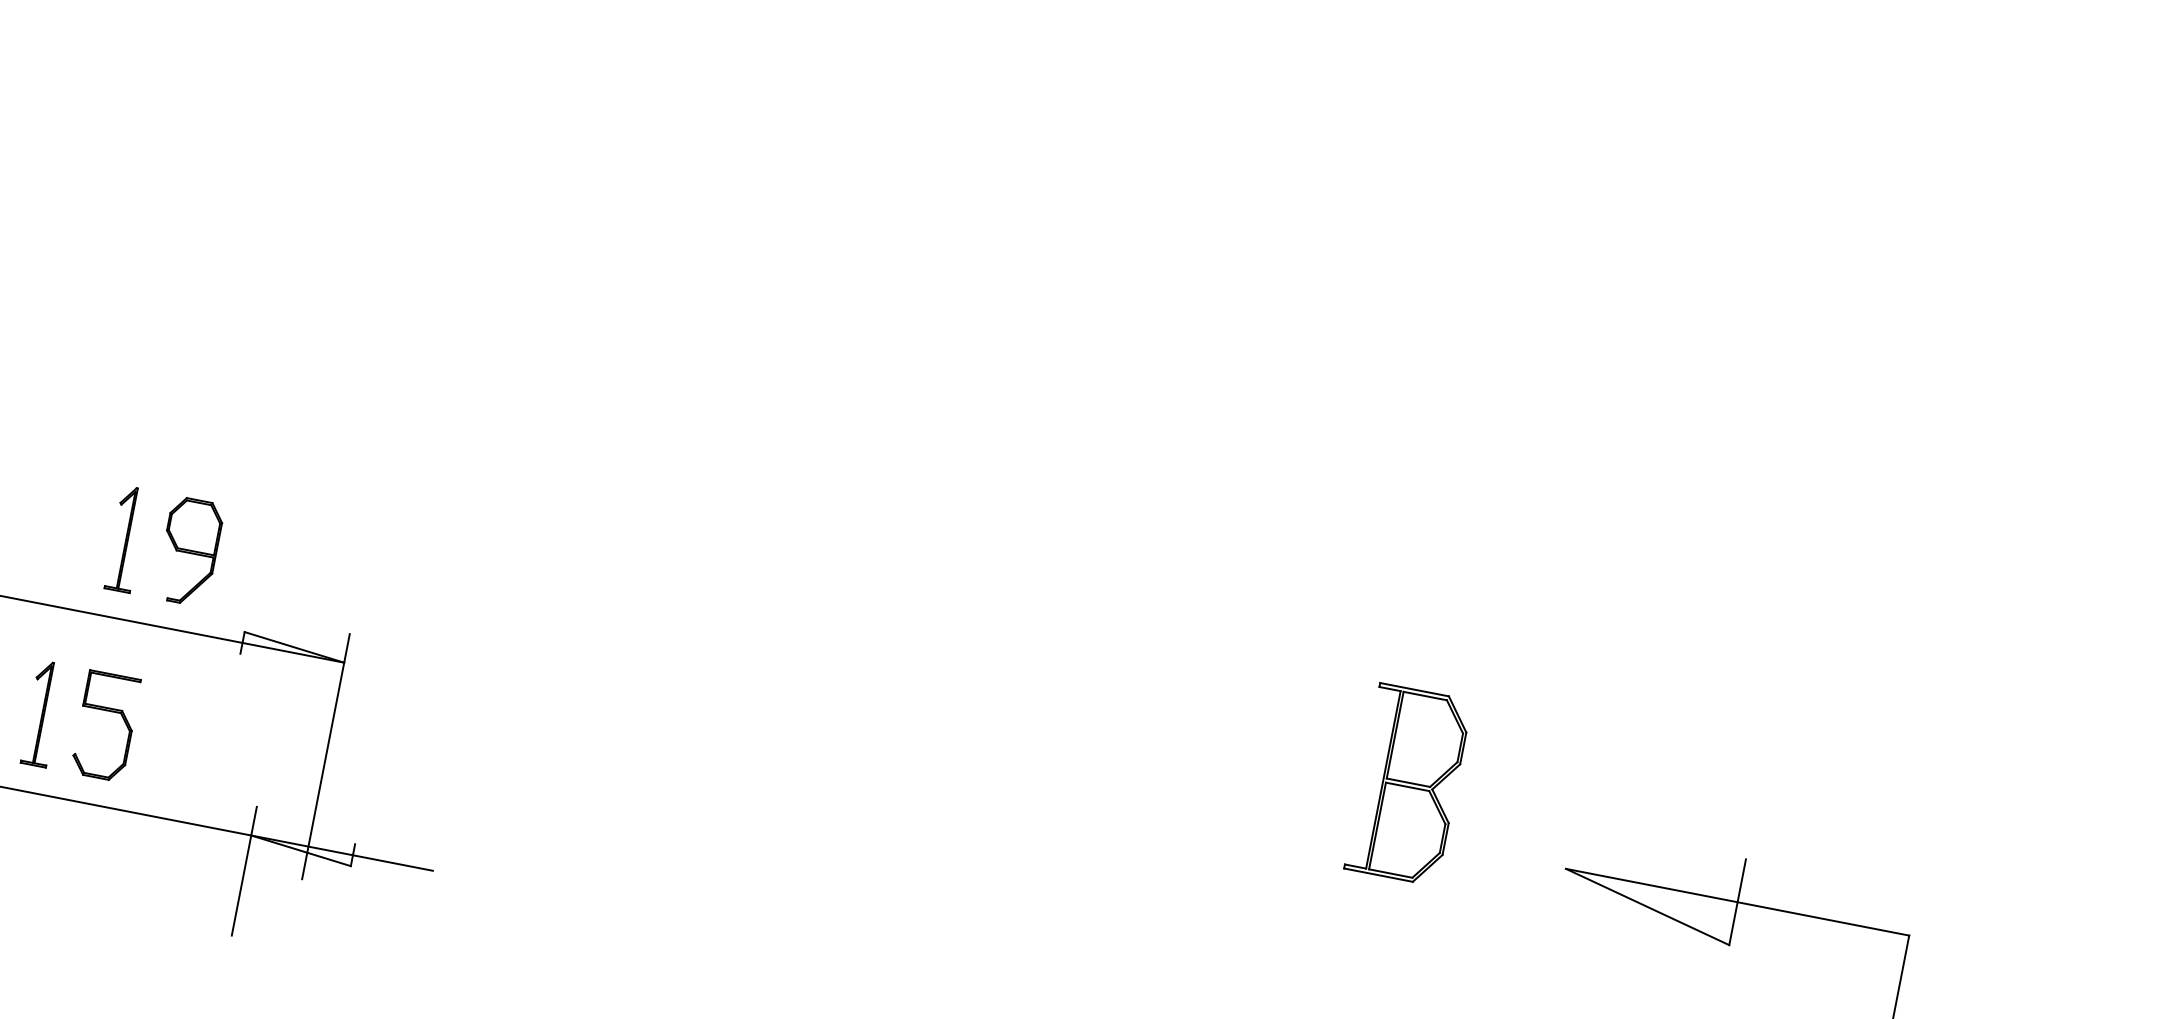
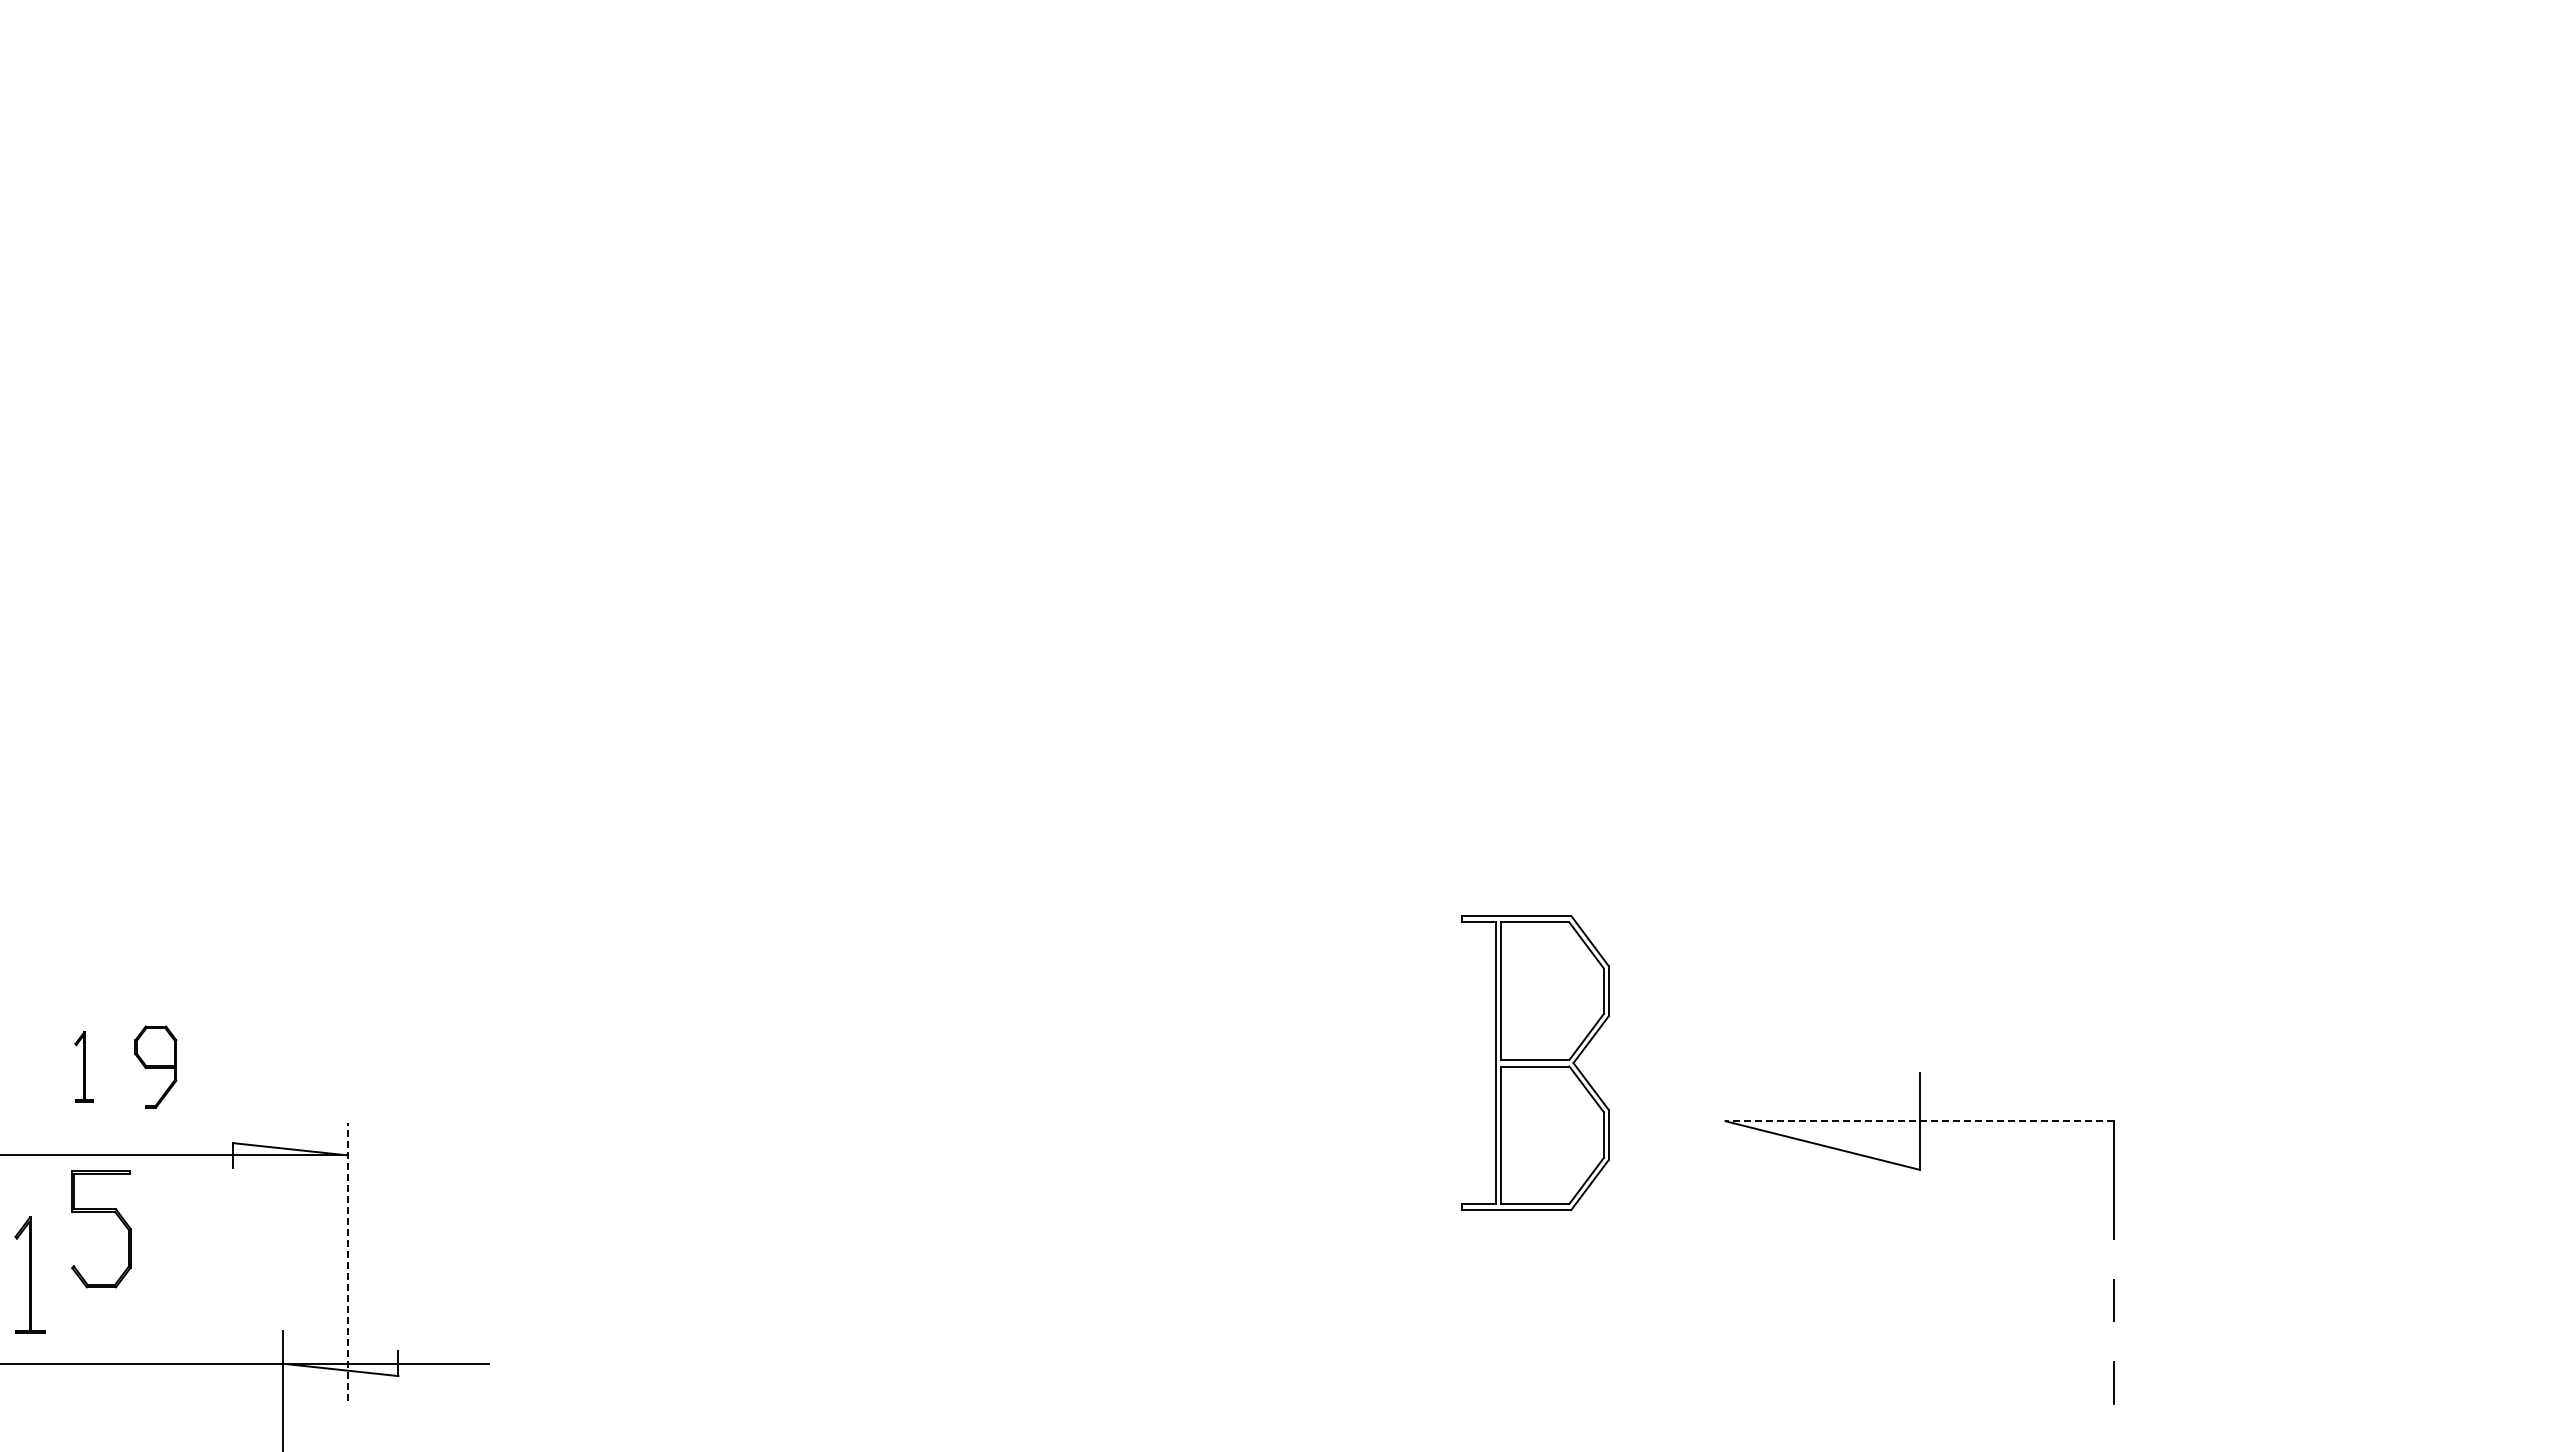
part: (125, 538) -> (83, 1066), size x0.6
part: (189, 551) -> (155, 1066), size x0.7
part: (108, 711) -> (101, 1212), moved
line: (326, 756) -> (348, 1261), solid -> dashed
part: (1408, 784) -> (1535, 1062), size x1.4
line: (1737, 902) -> (1919, 1121), solid -> dashed

